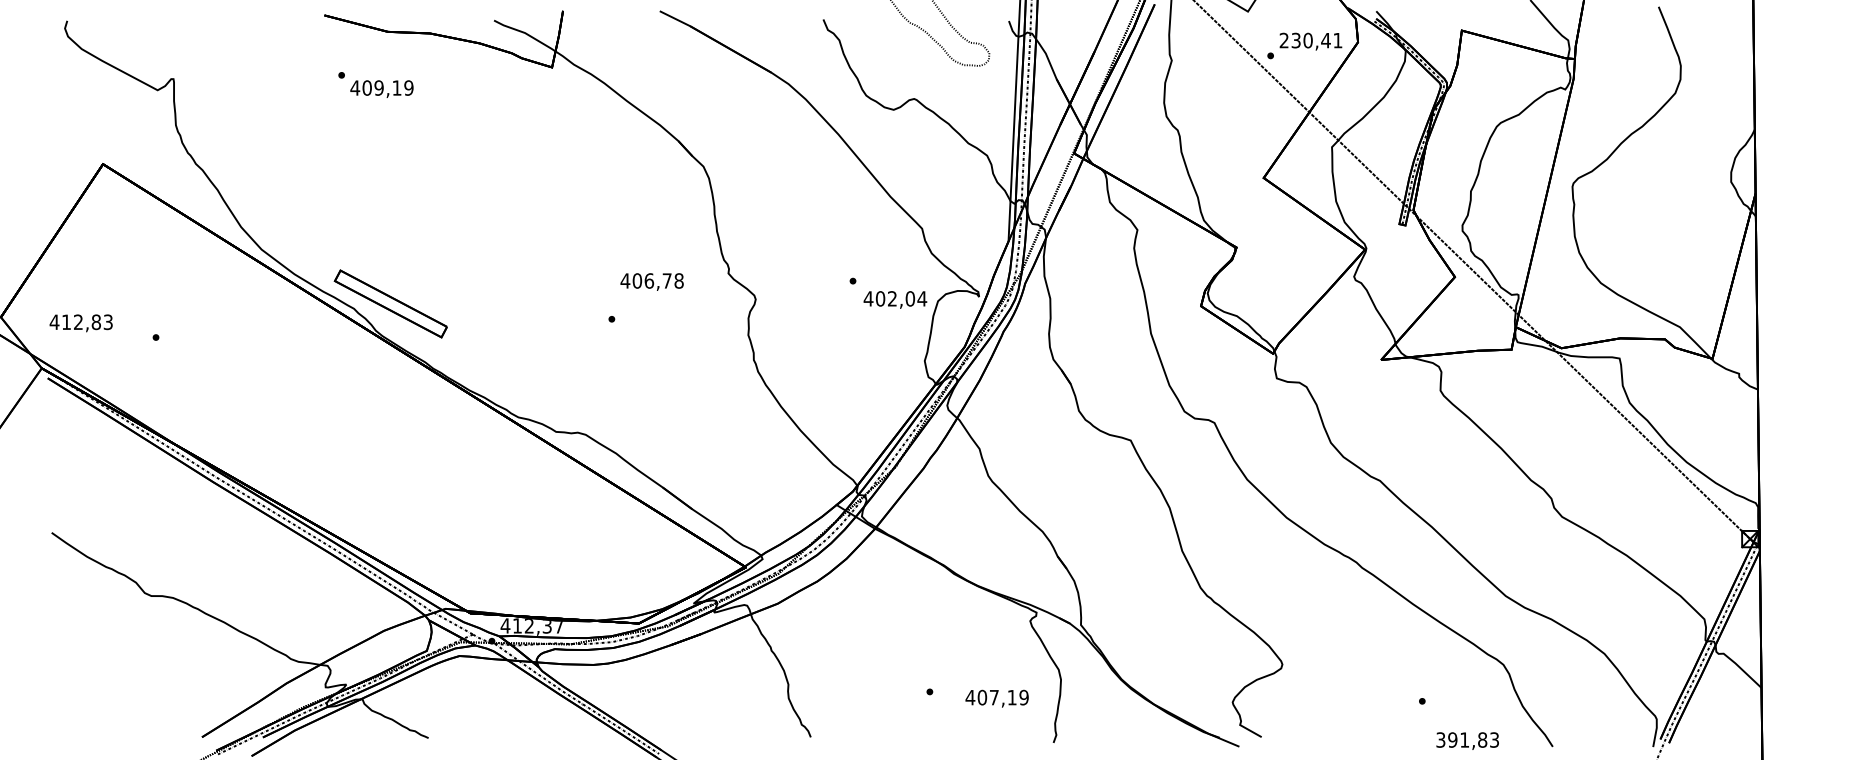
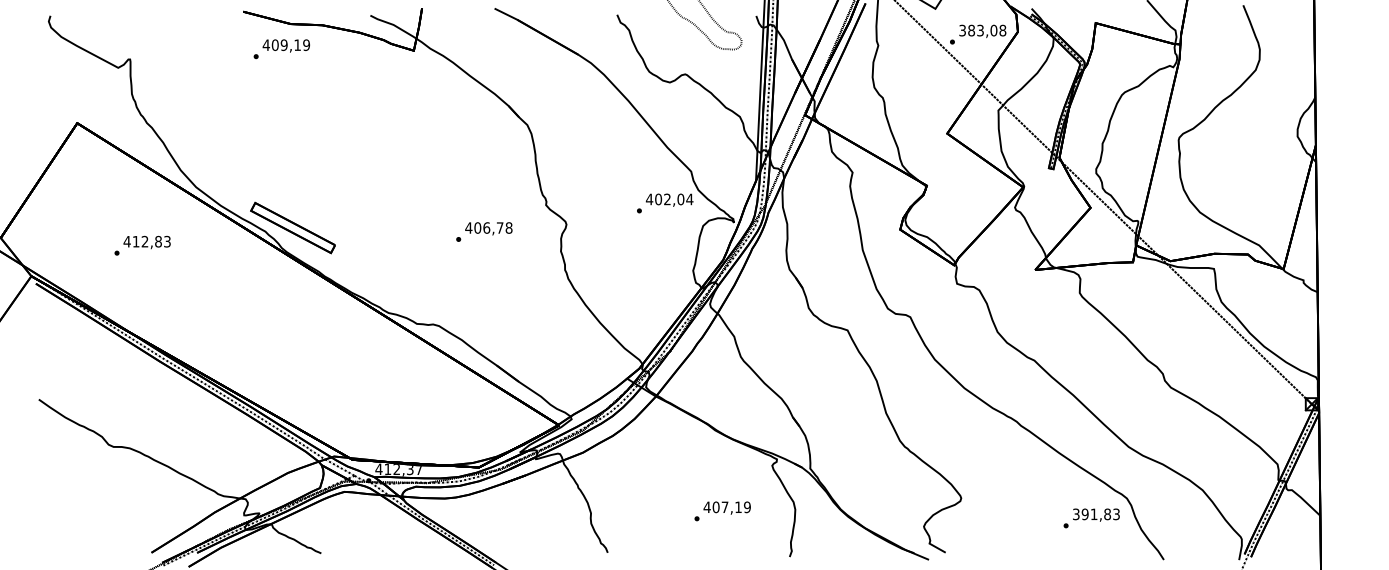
text: (1310, 40) -> (982, 30), 230,41 -> 383,08
text: (381, 88) -> (286, 45), moved
text: (651, 281) -> (488, 228), moved
text: (895, 299) -> (669, 199), moved
text: (80, 323) -> (146, 242), moved
text: (996, 698) -> (726, 507), moved
text: (1467, 740) -> (1096, 514), moved

